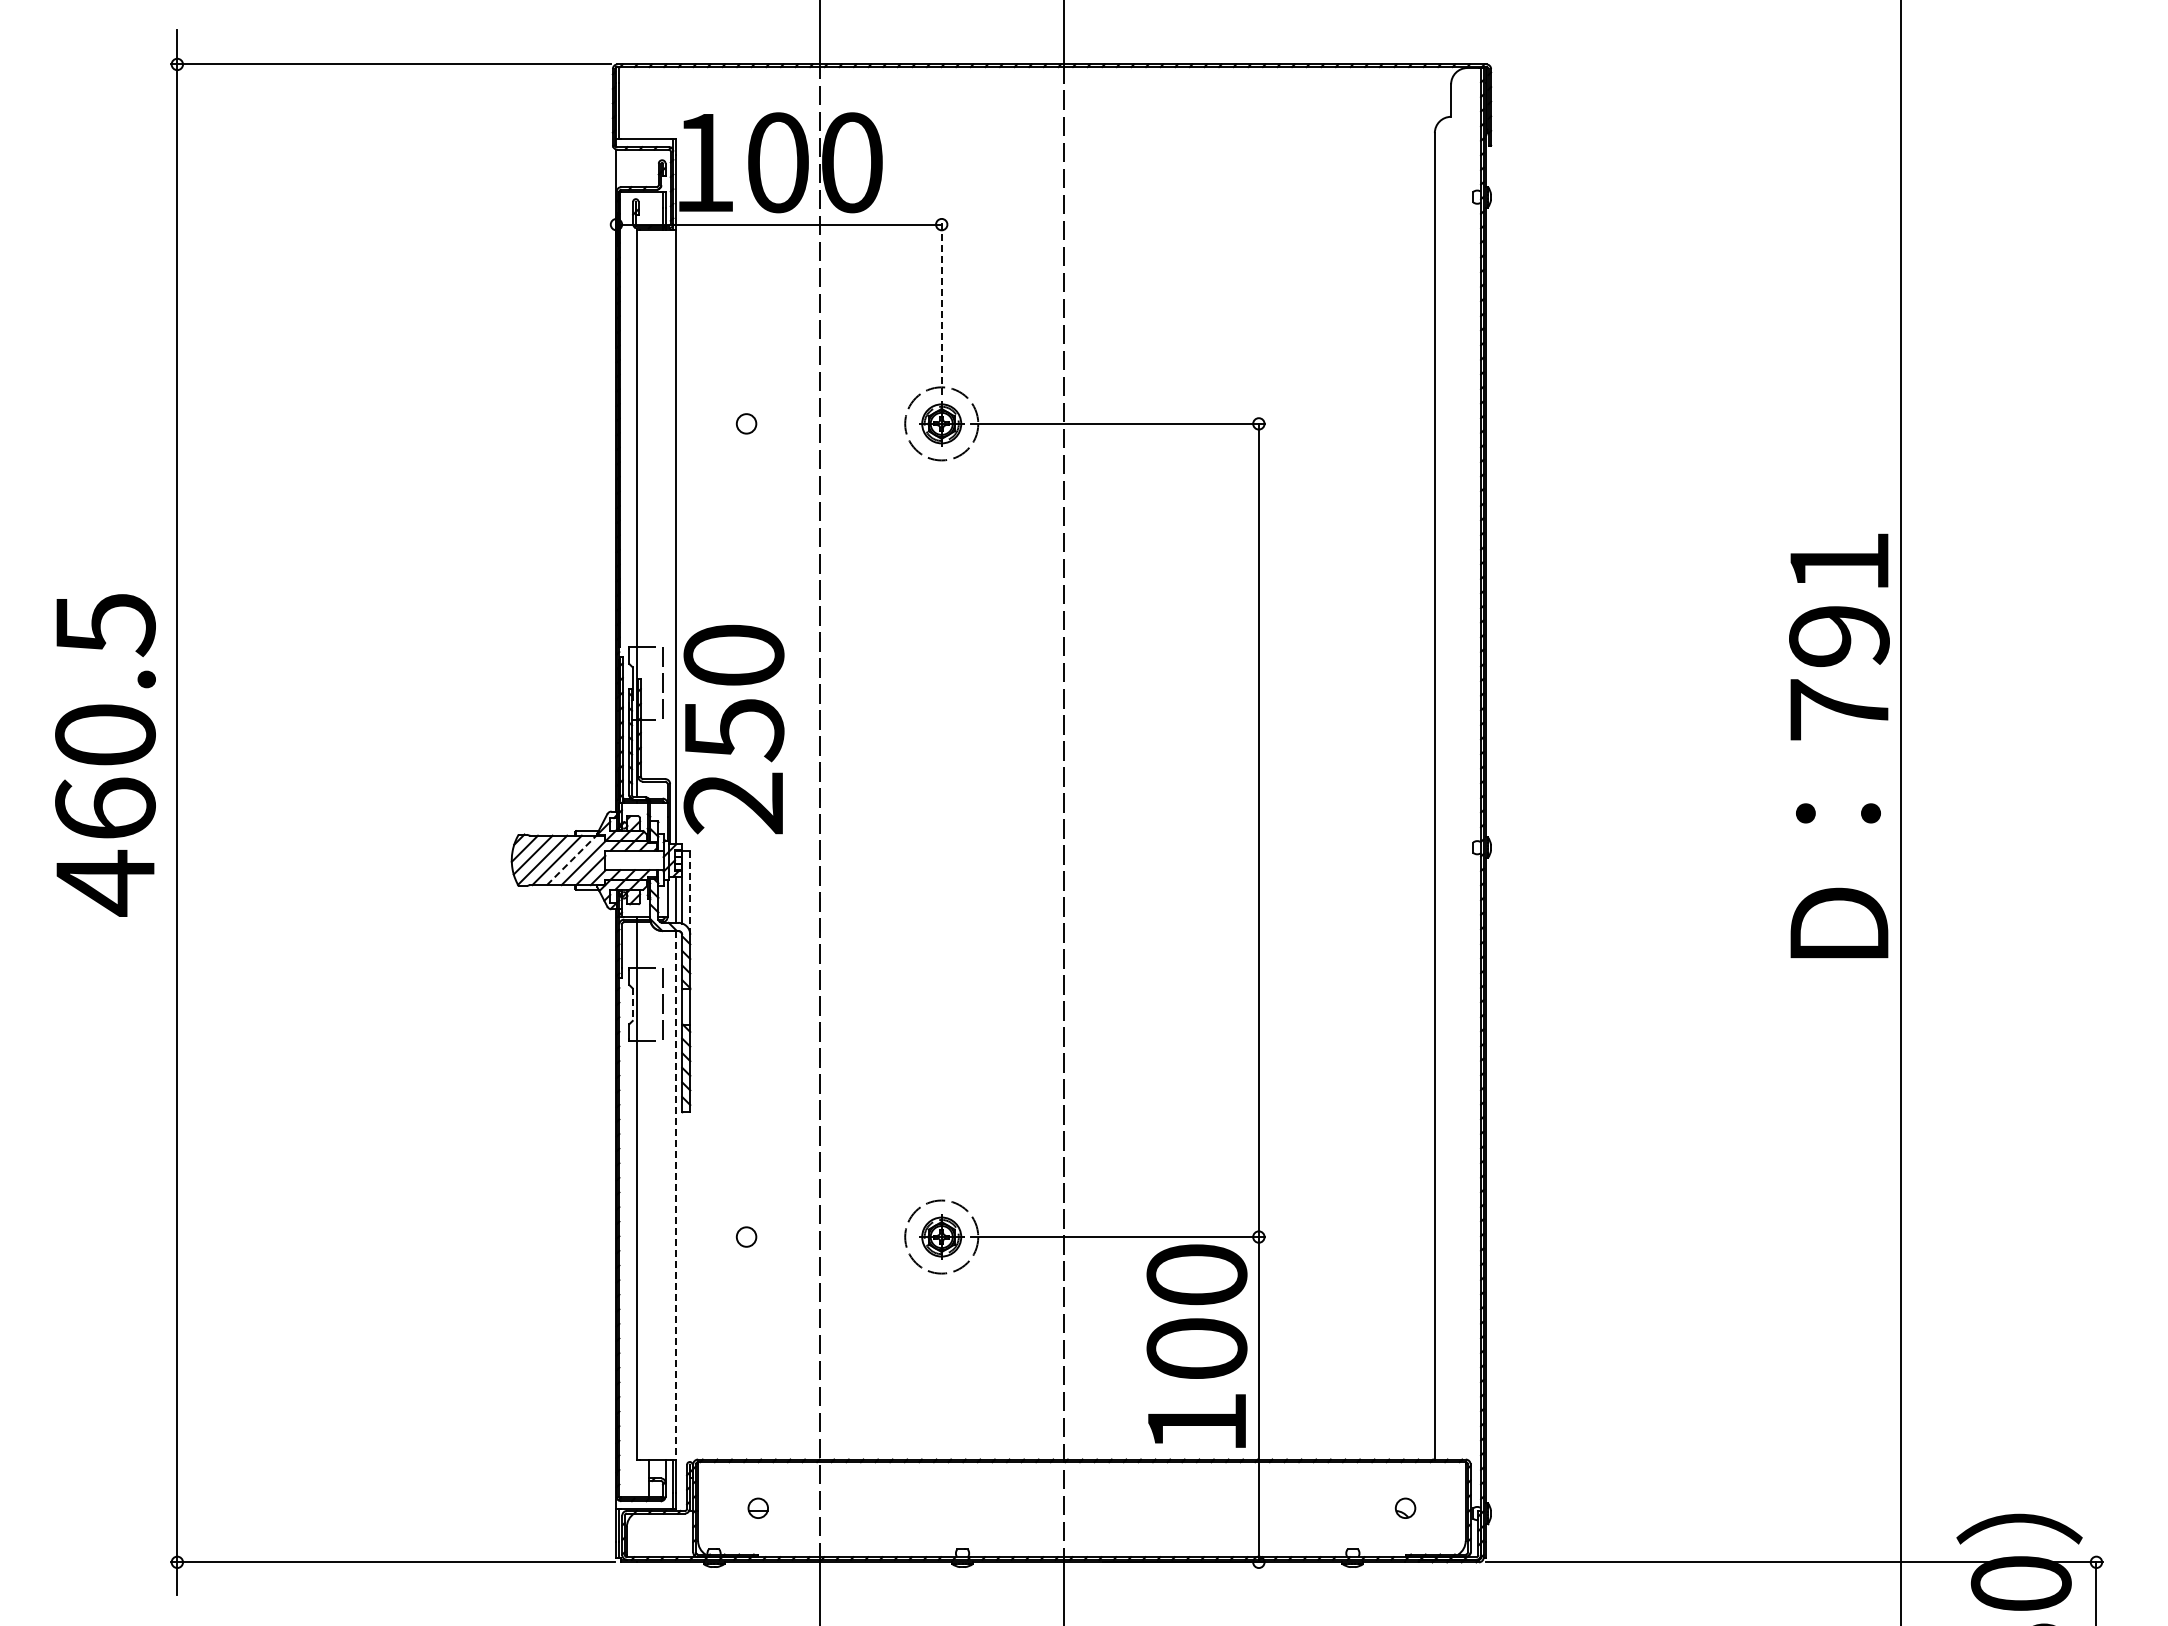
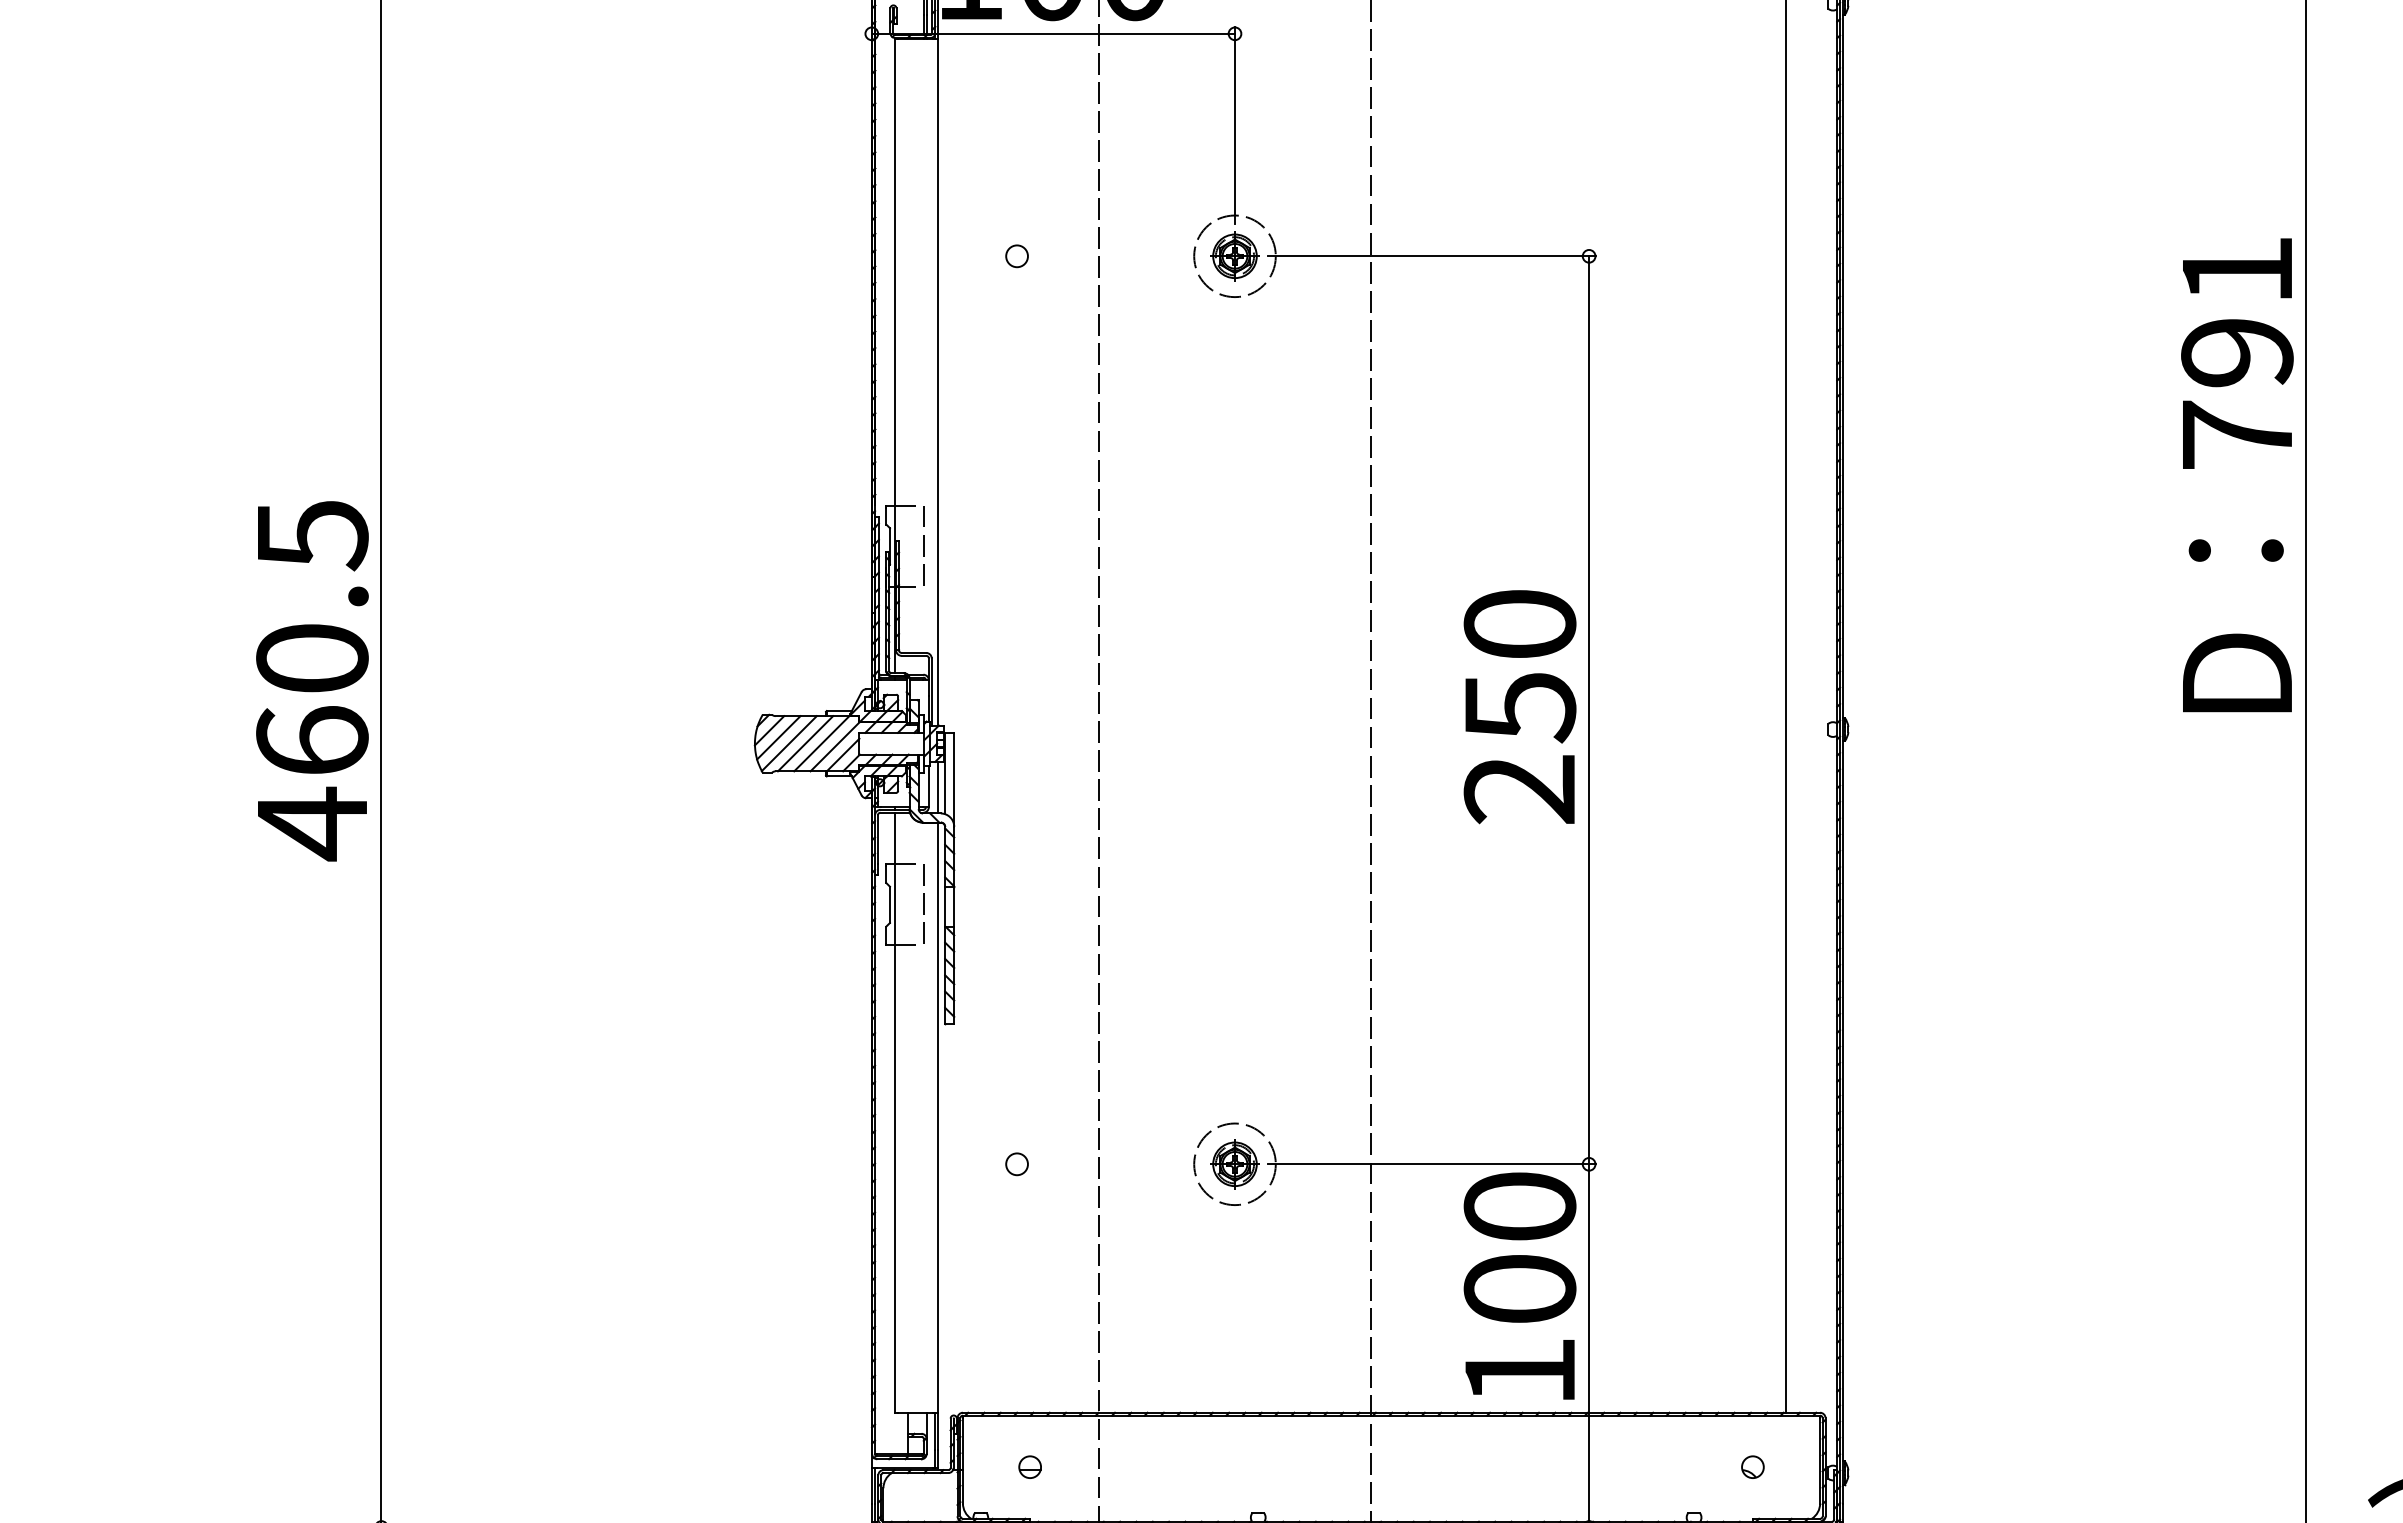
line: (941, 305) -> (1234, 124), dashed -> solid
text: (733, 729) -> (1519, 706), moved
text: (1839, 745) -> (2237, 474), moved
text: (105, 755) -> (312, 681), moved
line: (571, 860) -> (821, 743), dashed -> solid
line: (690, 892) -> (954, 779), dashed -> solid
line: (632, 1005) -> (889, 905), dashed -> solid
line: (675, 1195) -> (937, 1117), dashed -> solid

